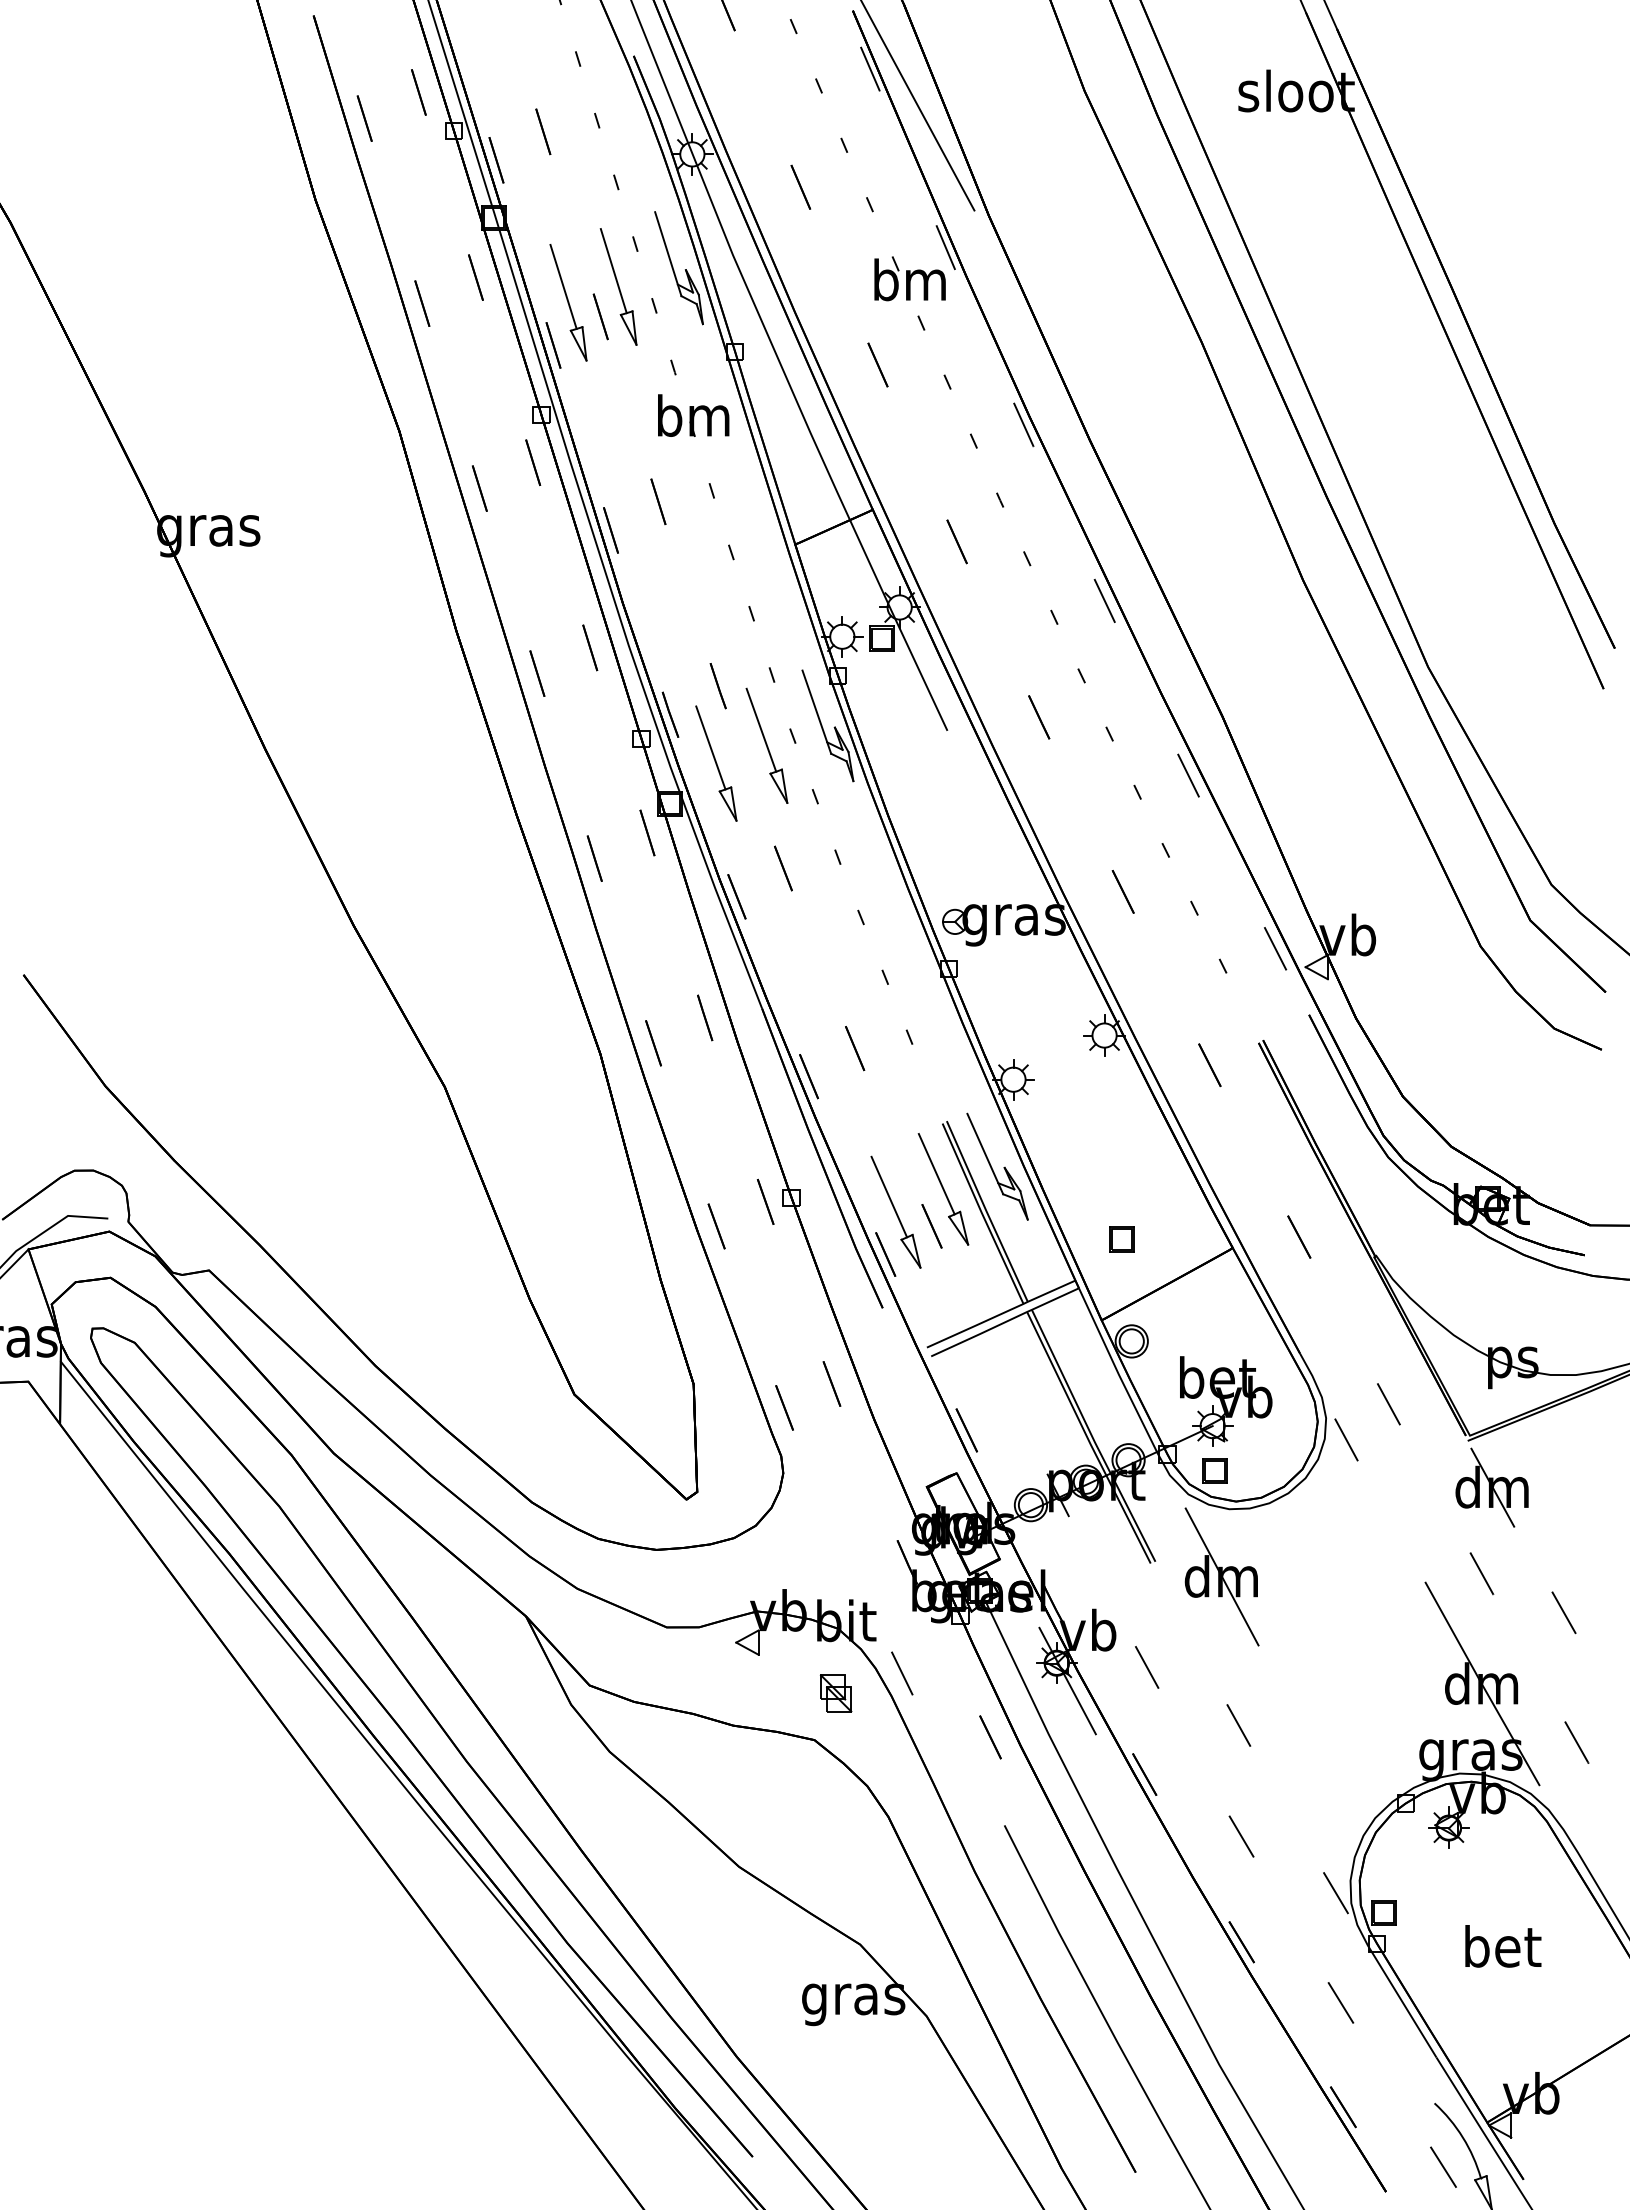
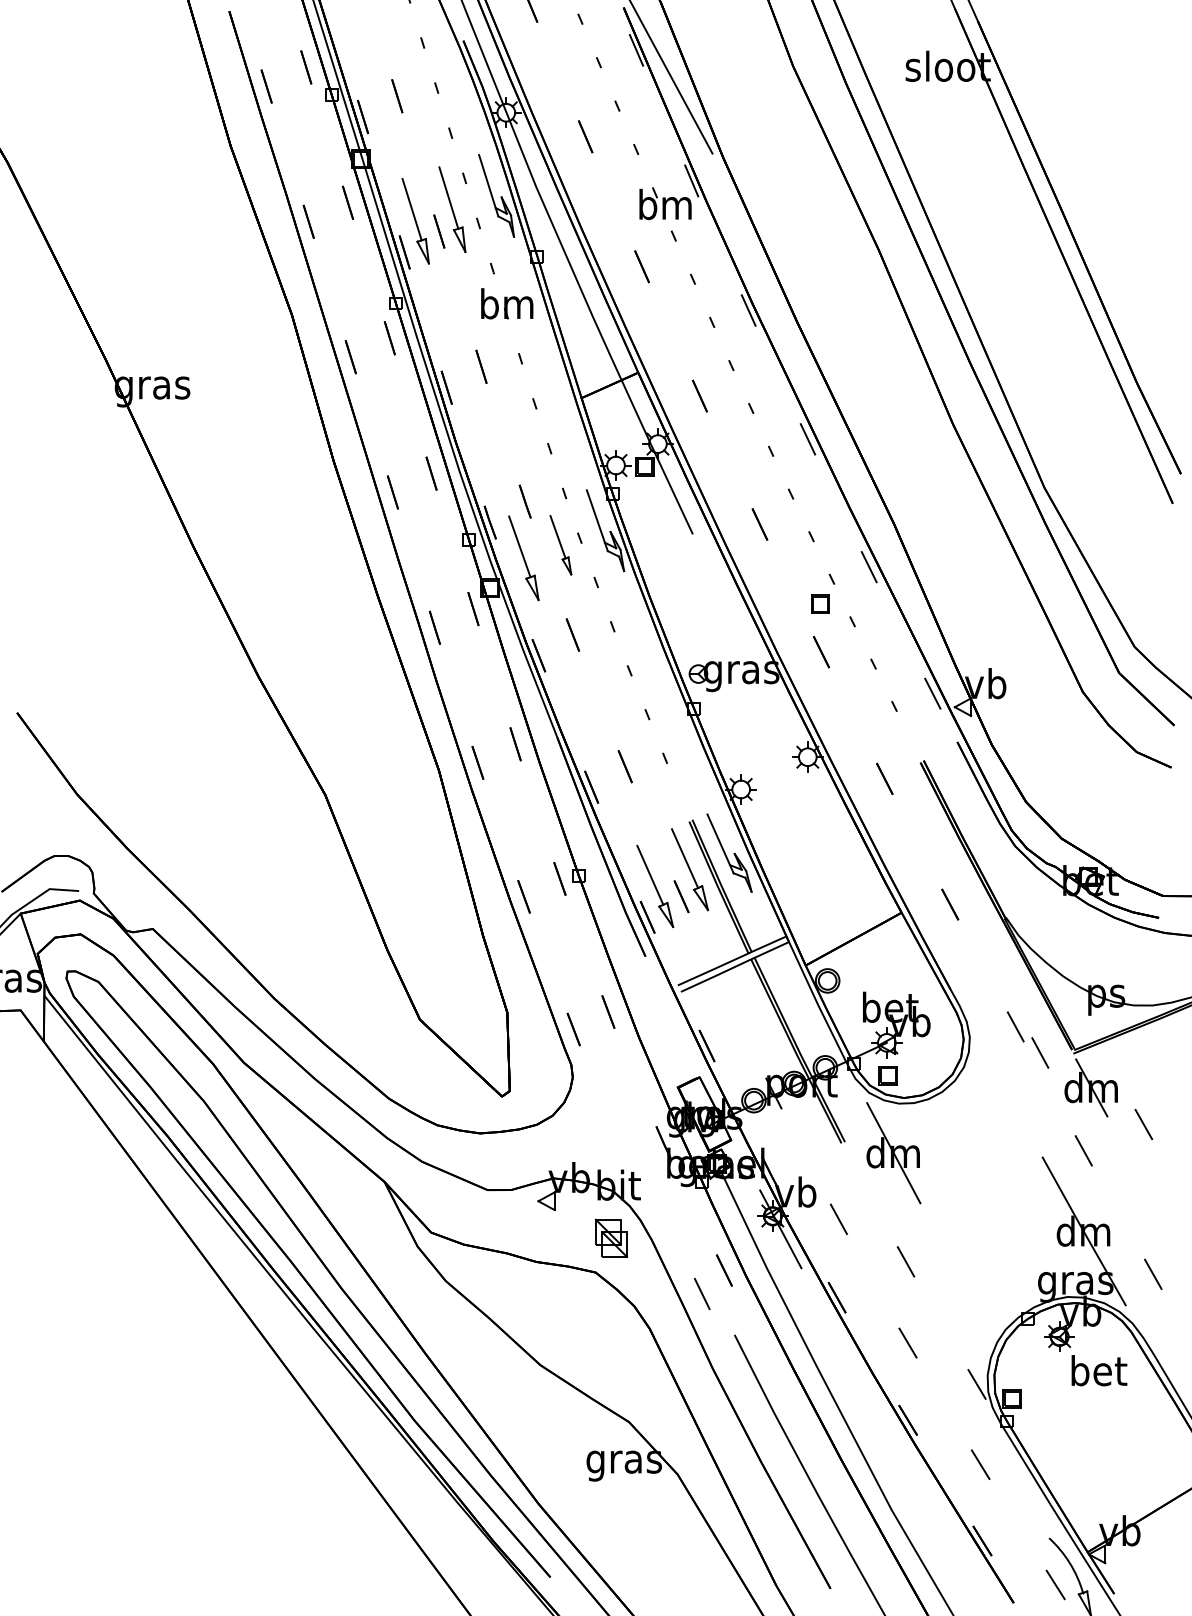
part: (766, 745) -> (560, 545), size x0.7
part: (1121, 1239) -> (820, 604), moved
line: (1346, 1439) -> (1040, 1052), moved
line: (1563, 1612) -> (1143, 1124), moved
line: (902, 1673) -> (702, 1294), moved
part: (835, 1693) -> (610, 1238), size x1.4
text: (1503, 1946) -> (1099, 1370), moved

